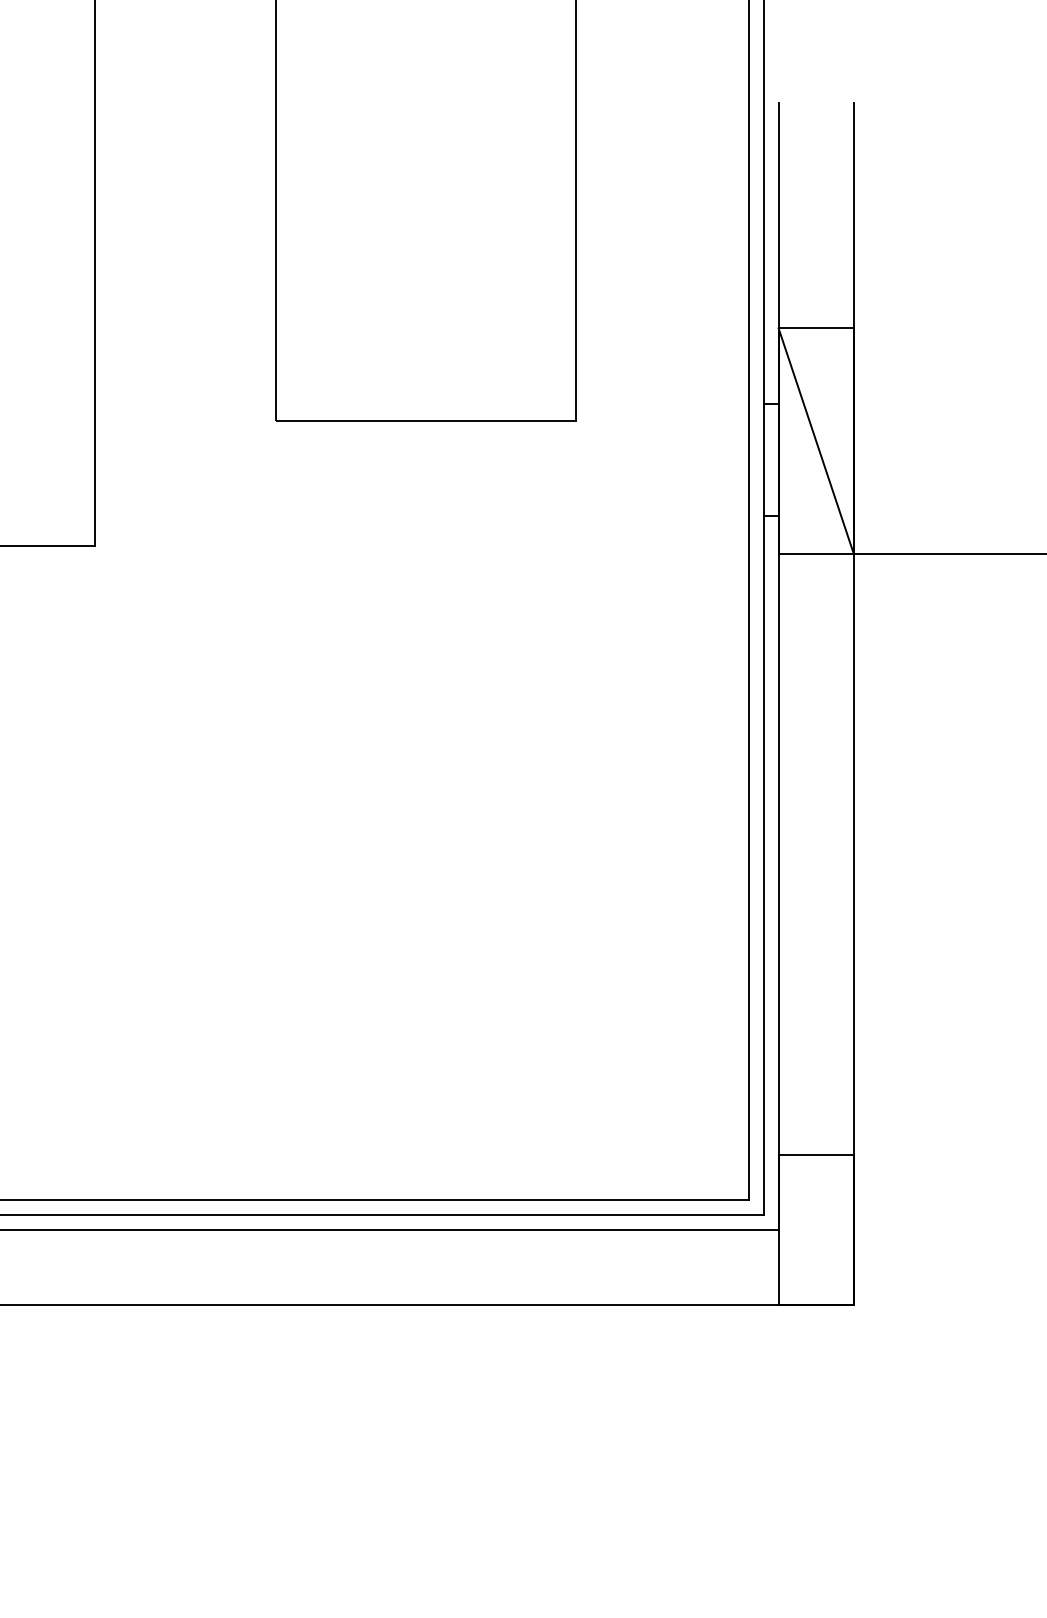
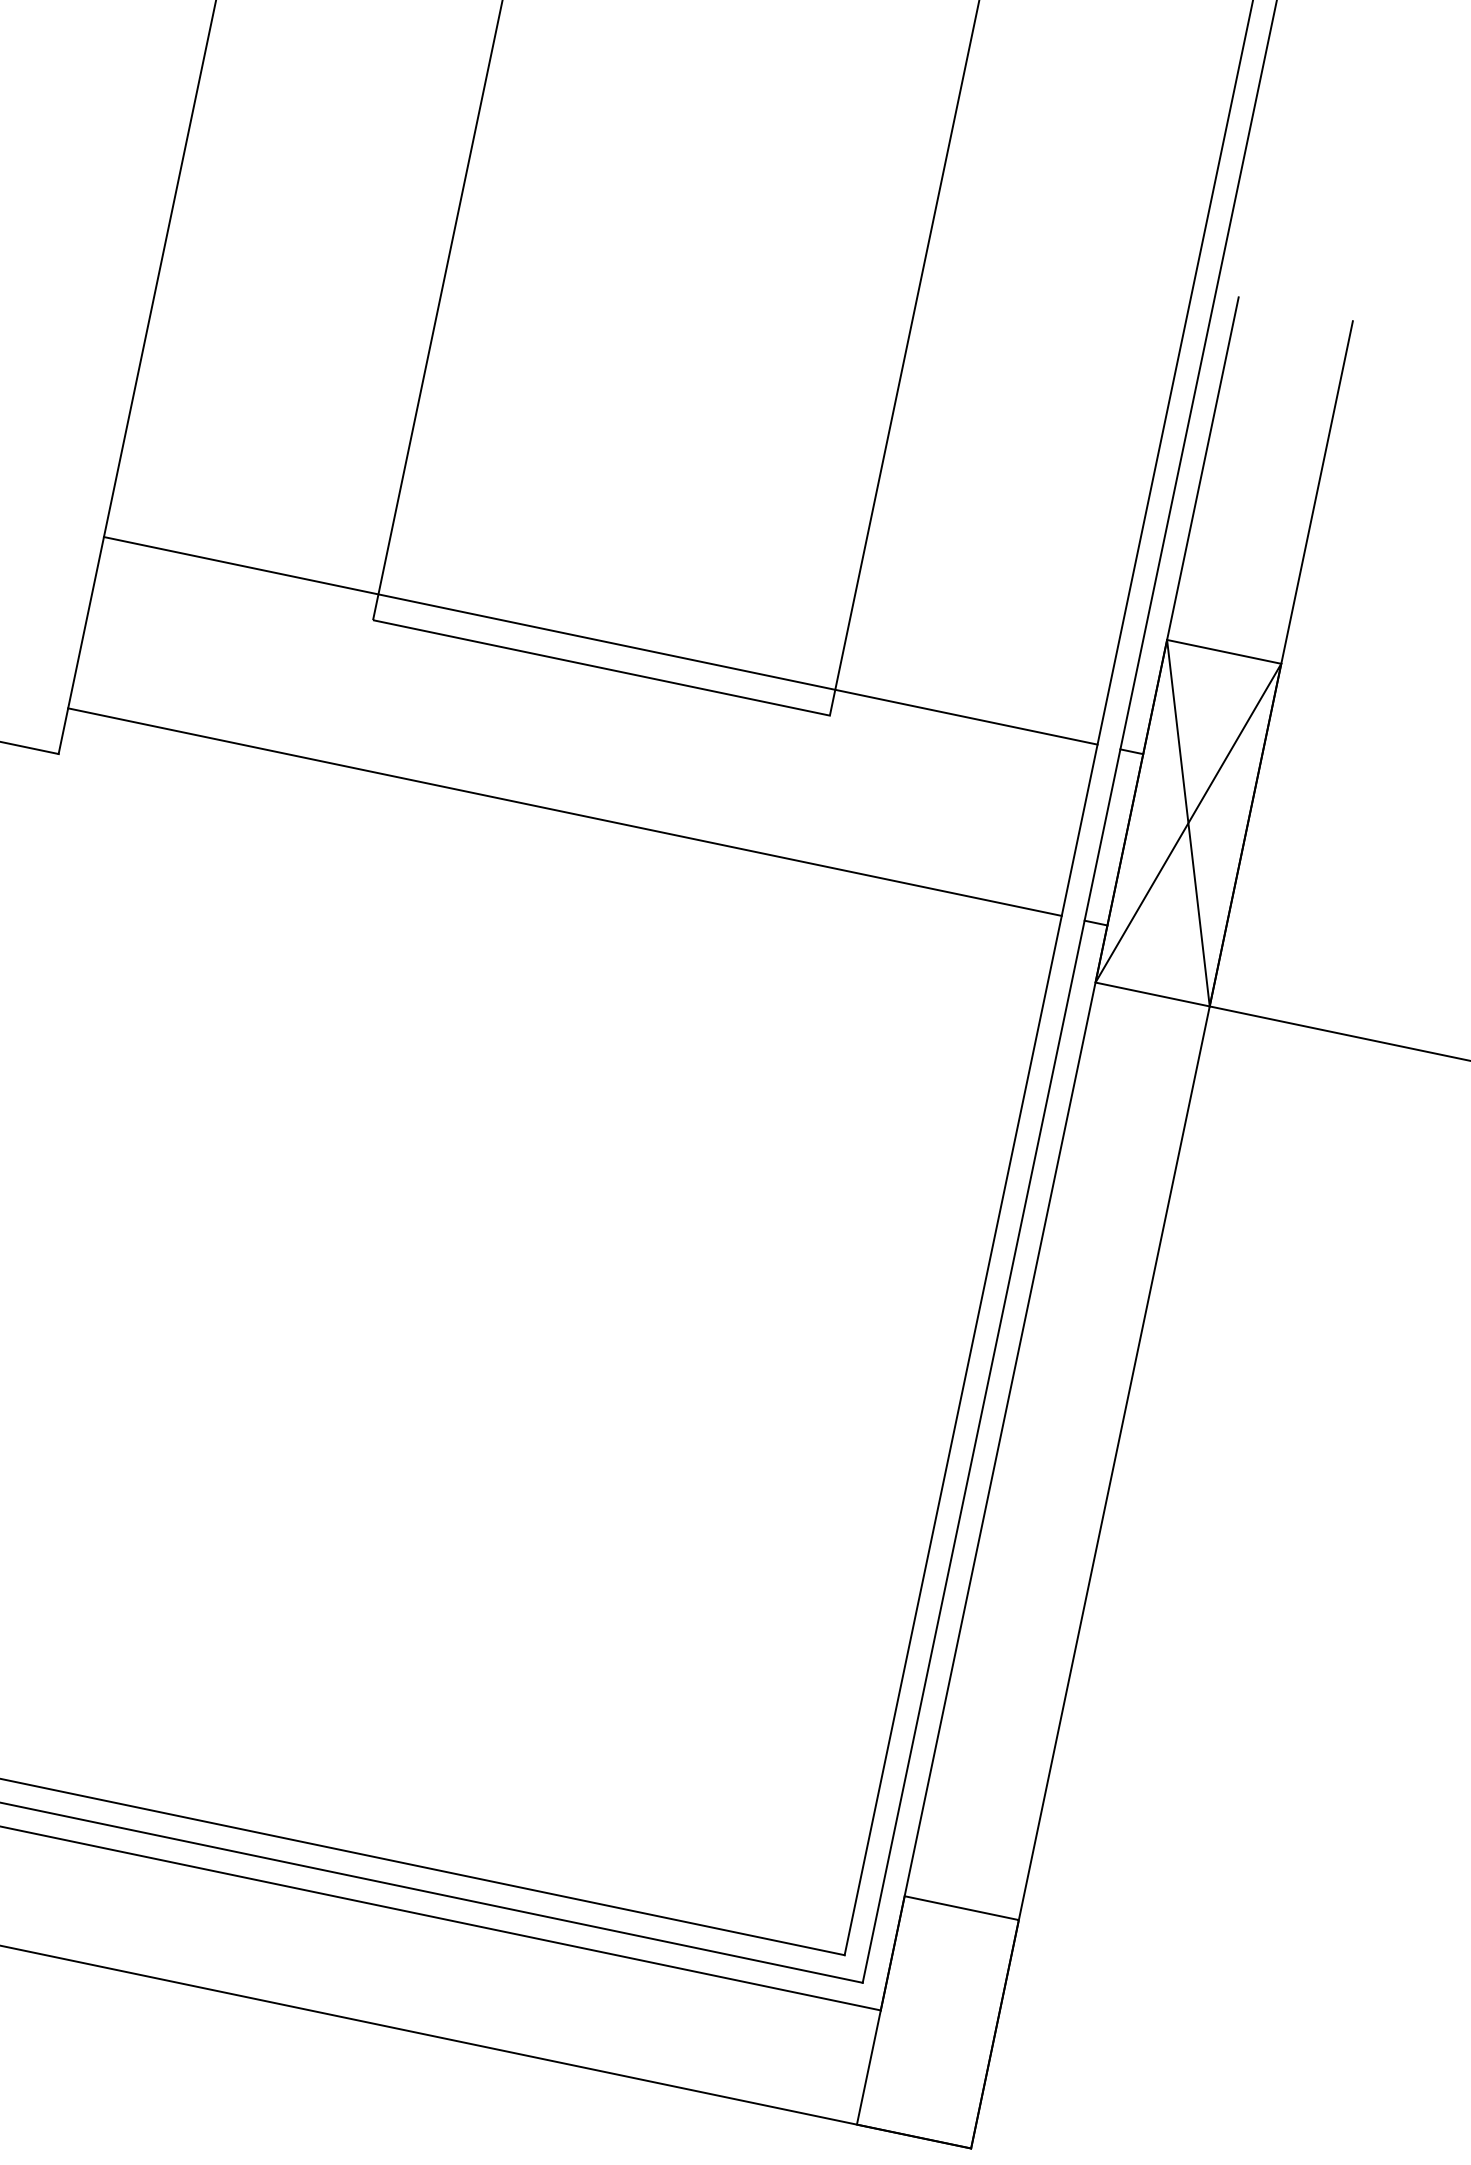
line: (421, 403) -> (600, 640), added
line: (815, 440) -> (1187, 822), added
line: (421, 516) -> (564, 812), added

